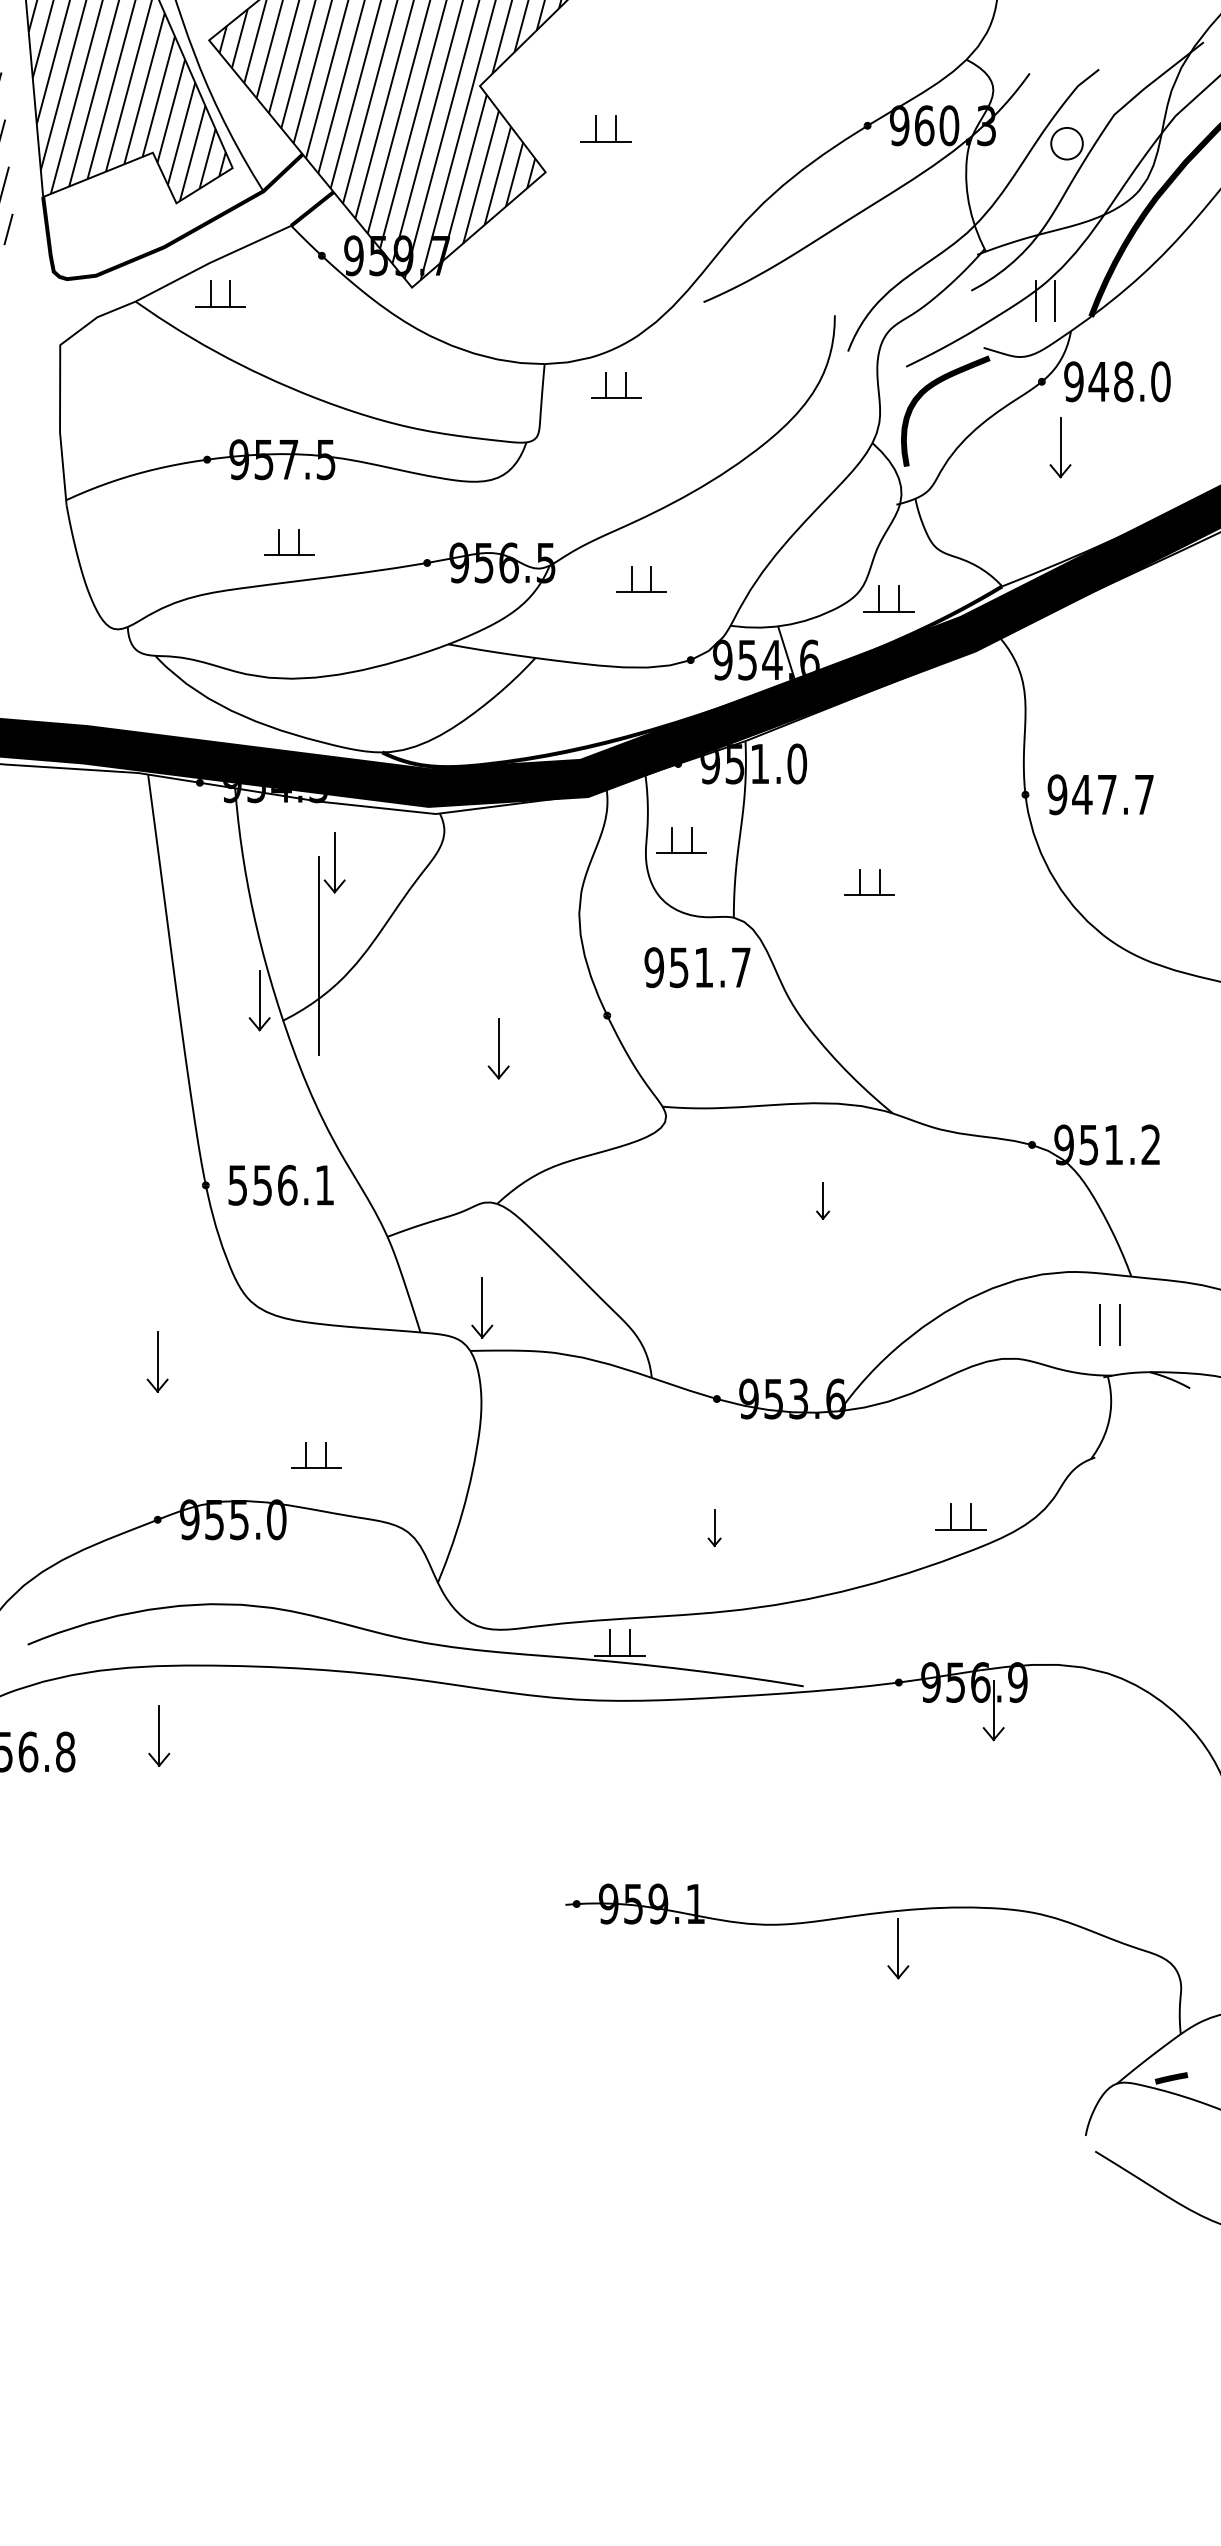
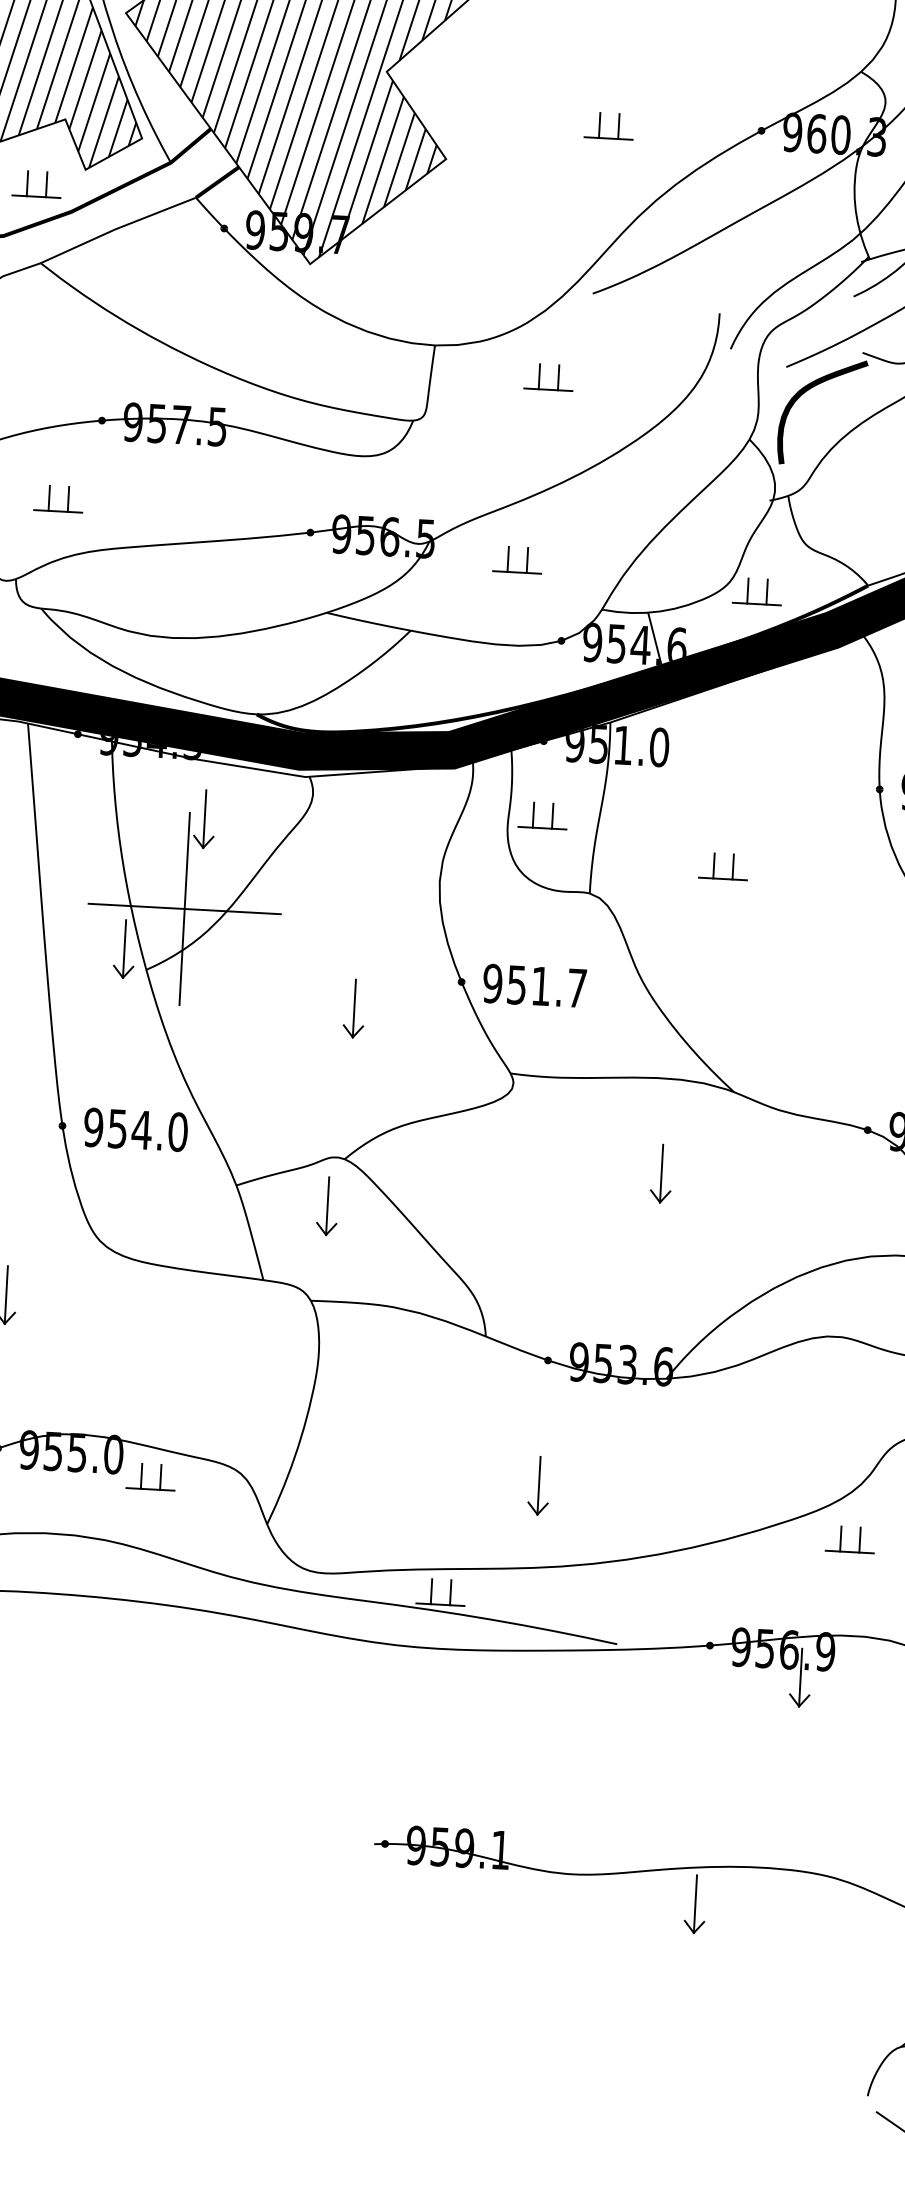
part: (596, 128) -> (599, 124), moved
part: (211, 293) -> (28, 183), moved
part: (625, 385) -> (557, 377), moved
part: (298, 542) -> (67, 499), moved
line: (319, 956) -> (185, 909), added
text: (697, 967) -> (534, 985), moved
text: (281, 1184) -> (136, 1129), 556.1 -> 954.0
part: (822, 1200) -> (661, 1173), size x1.67
part: (482, 1307) -> (327, 1205), moved
part: (325, 1455) -> (160, 1477), moved
part: (951, 1516) -> (841, 1538), moved
part: (714, 1527) -> (538, 1485), size x1.67

